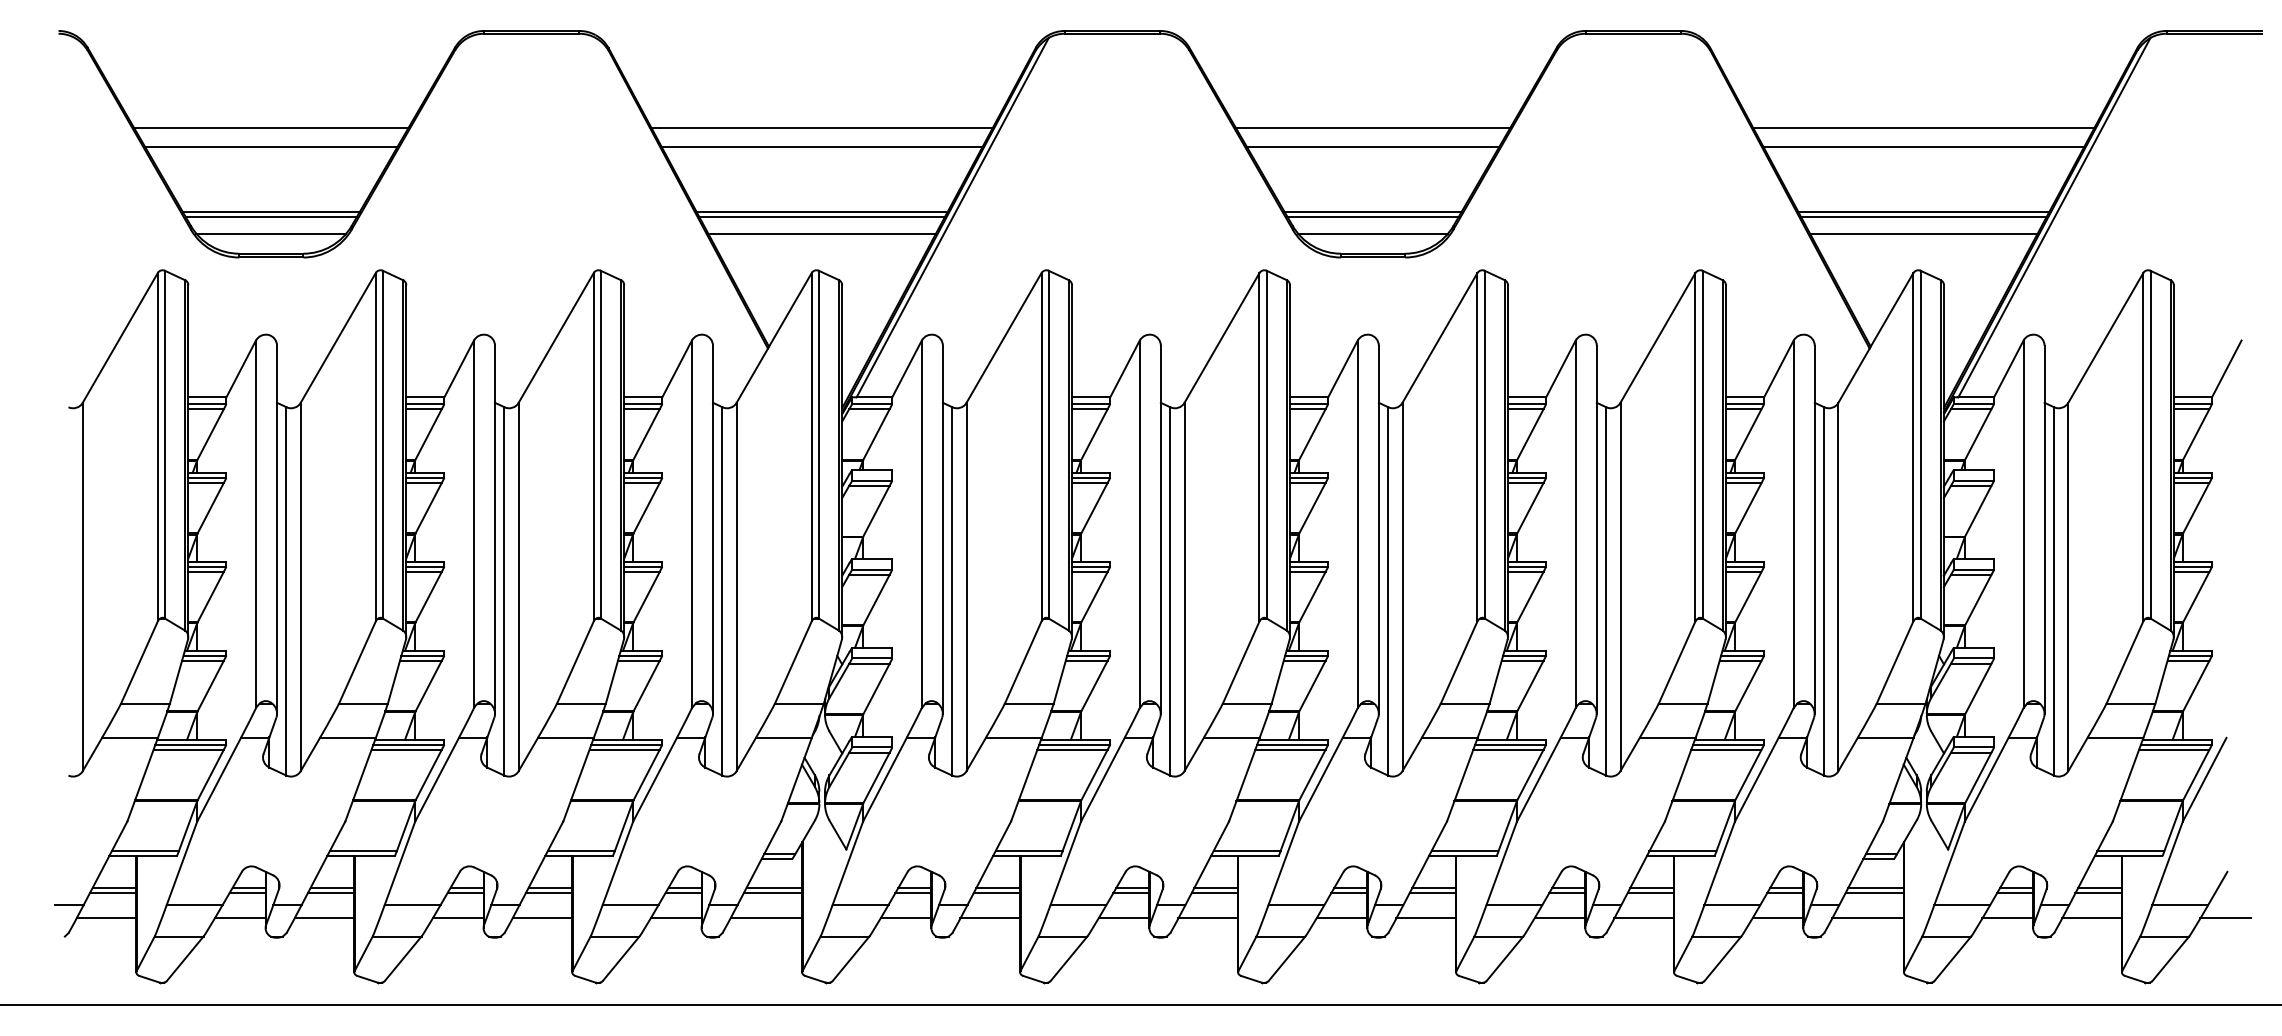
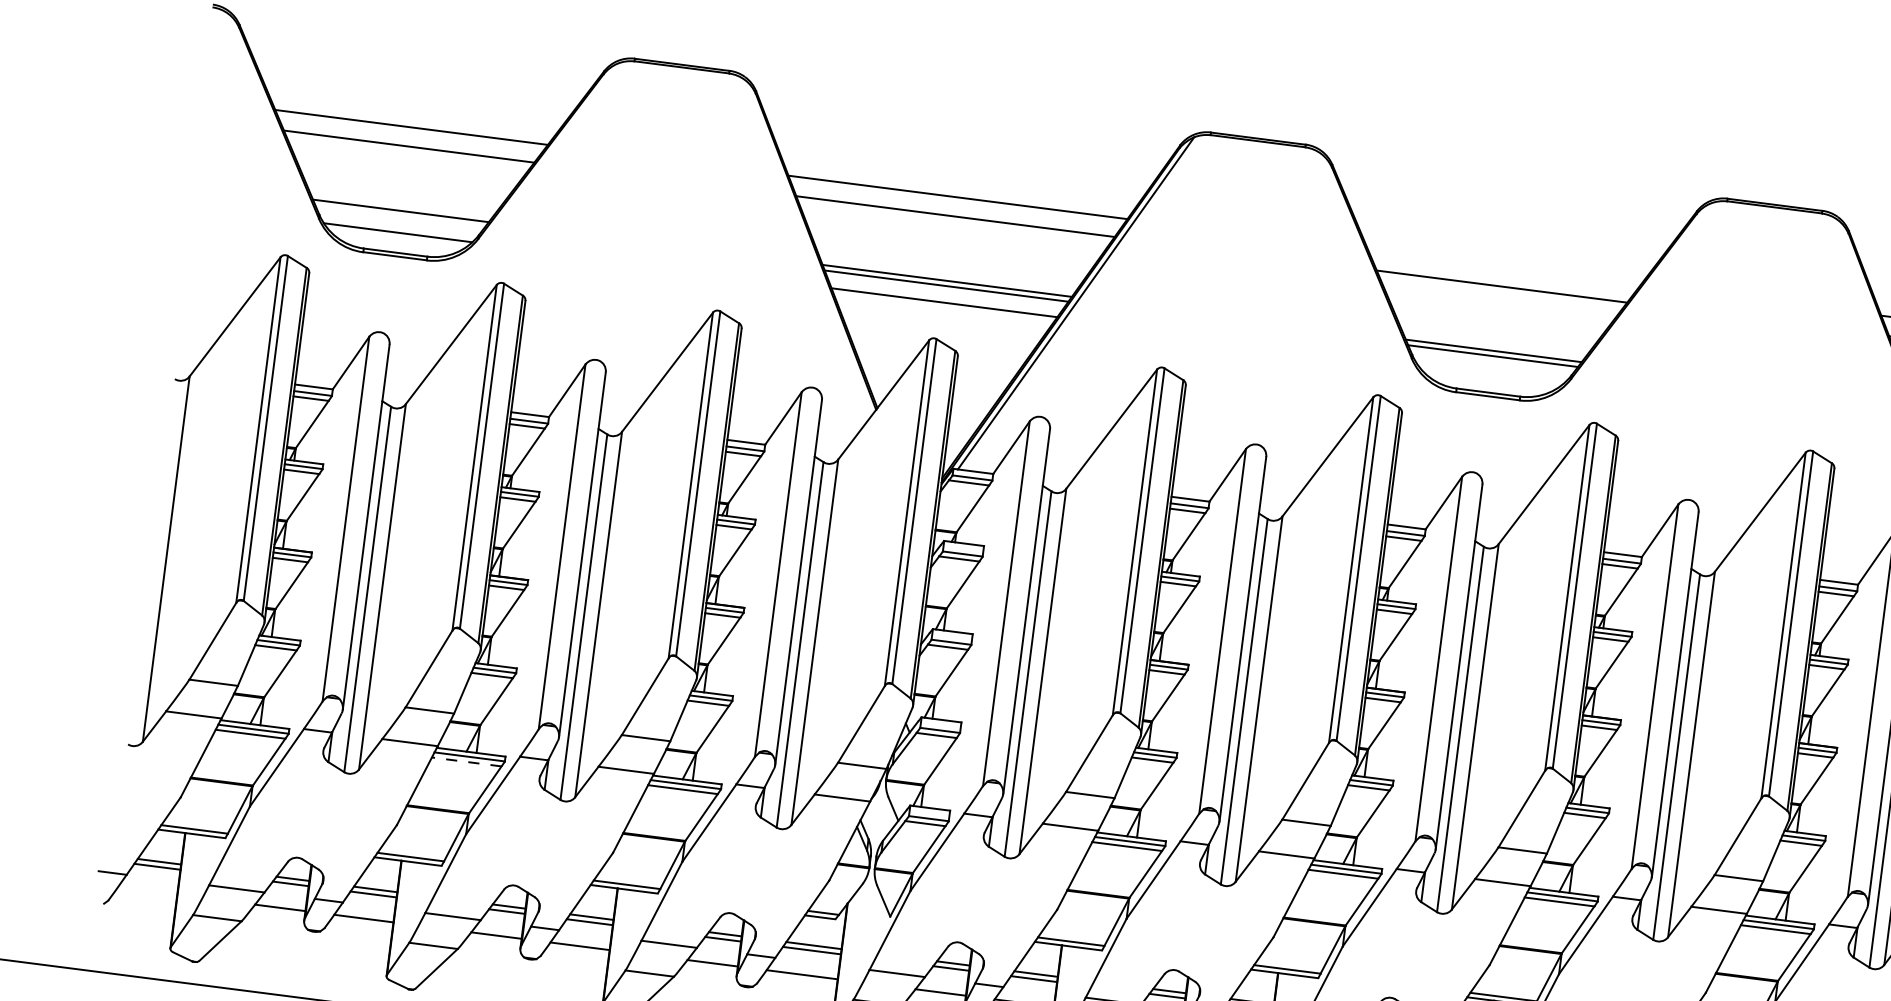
line: (1372, 127) -> (1503, 267), removed
line: (270, 216) -> (399, 215), removed
line: (1373, 233) -> (1491, 372), removed
line: (406, 749) -> (466, 761), solid -> dashed
line: (106, 918) -> (147, 891), removed

